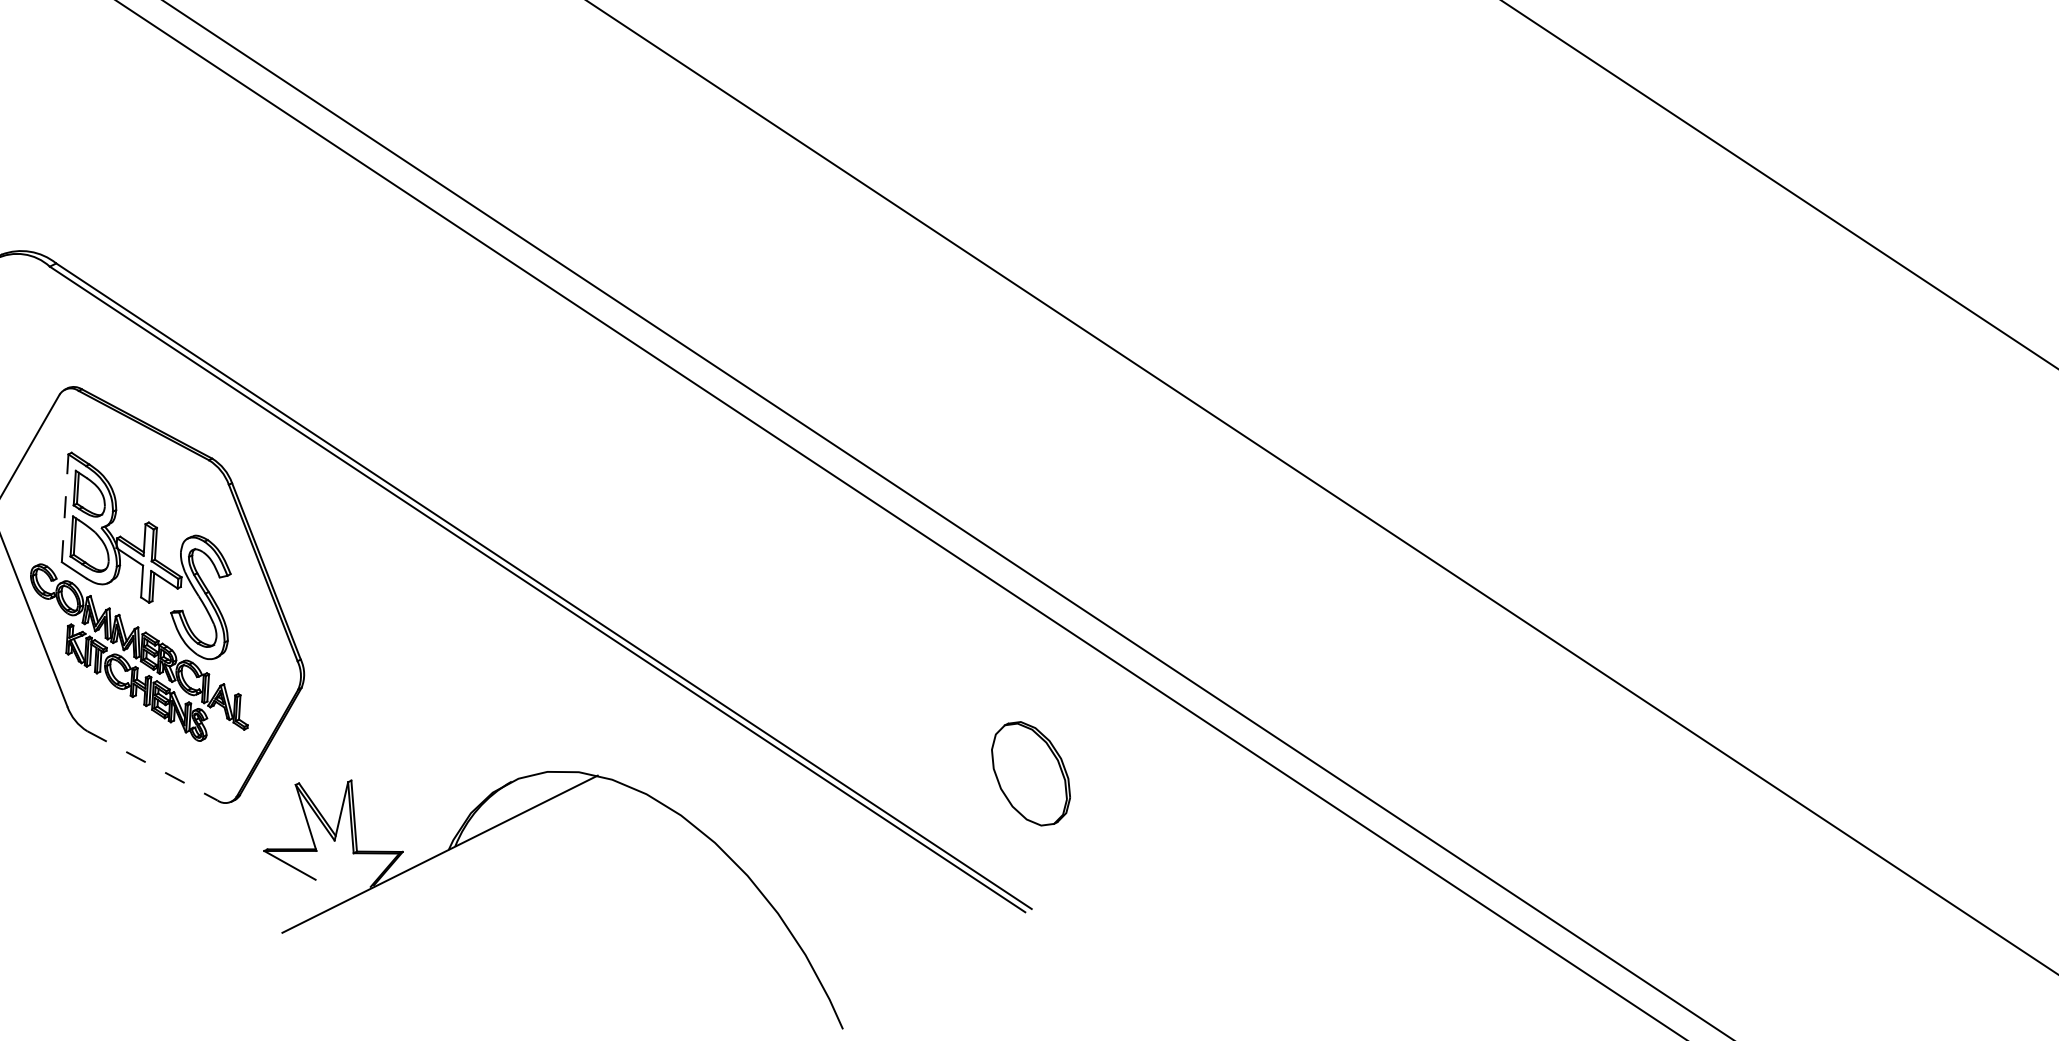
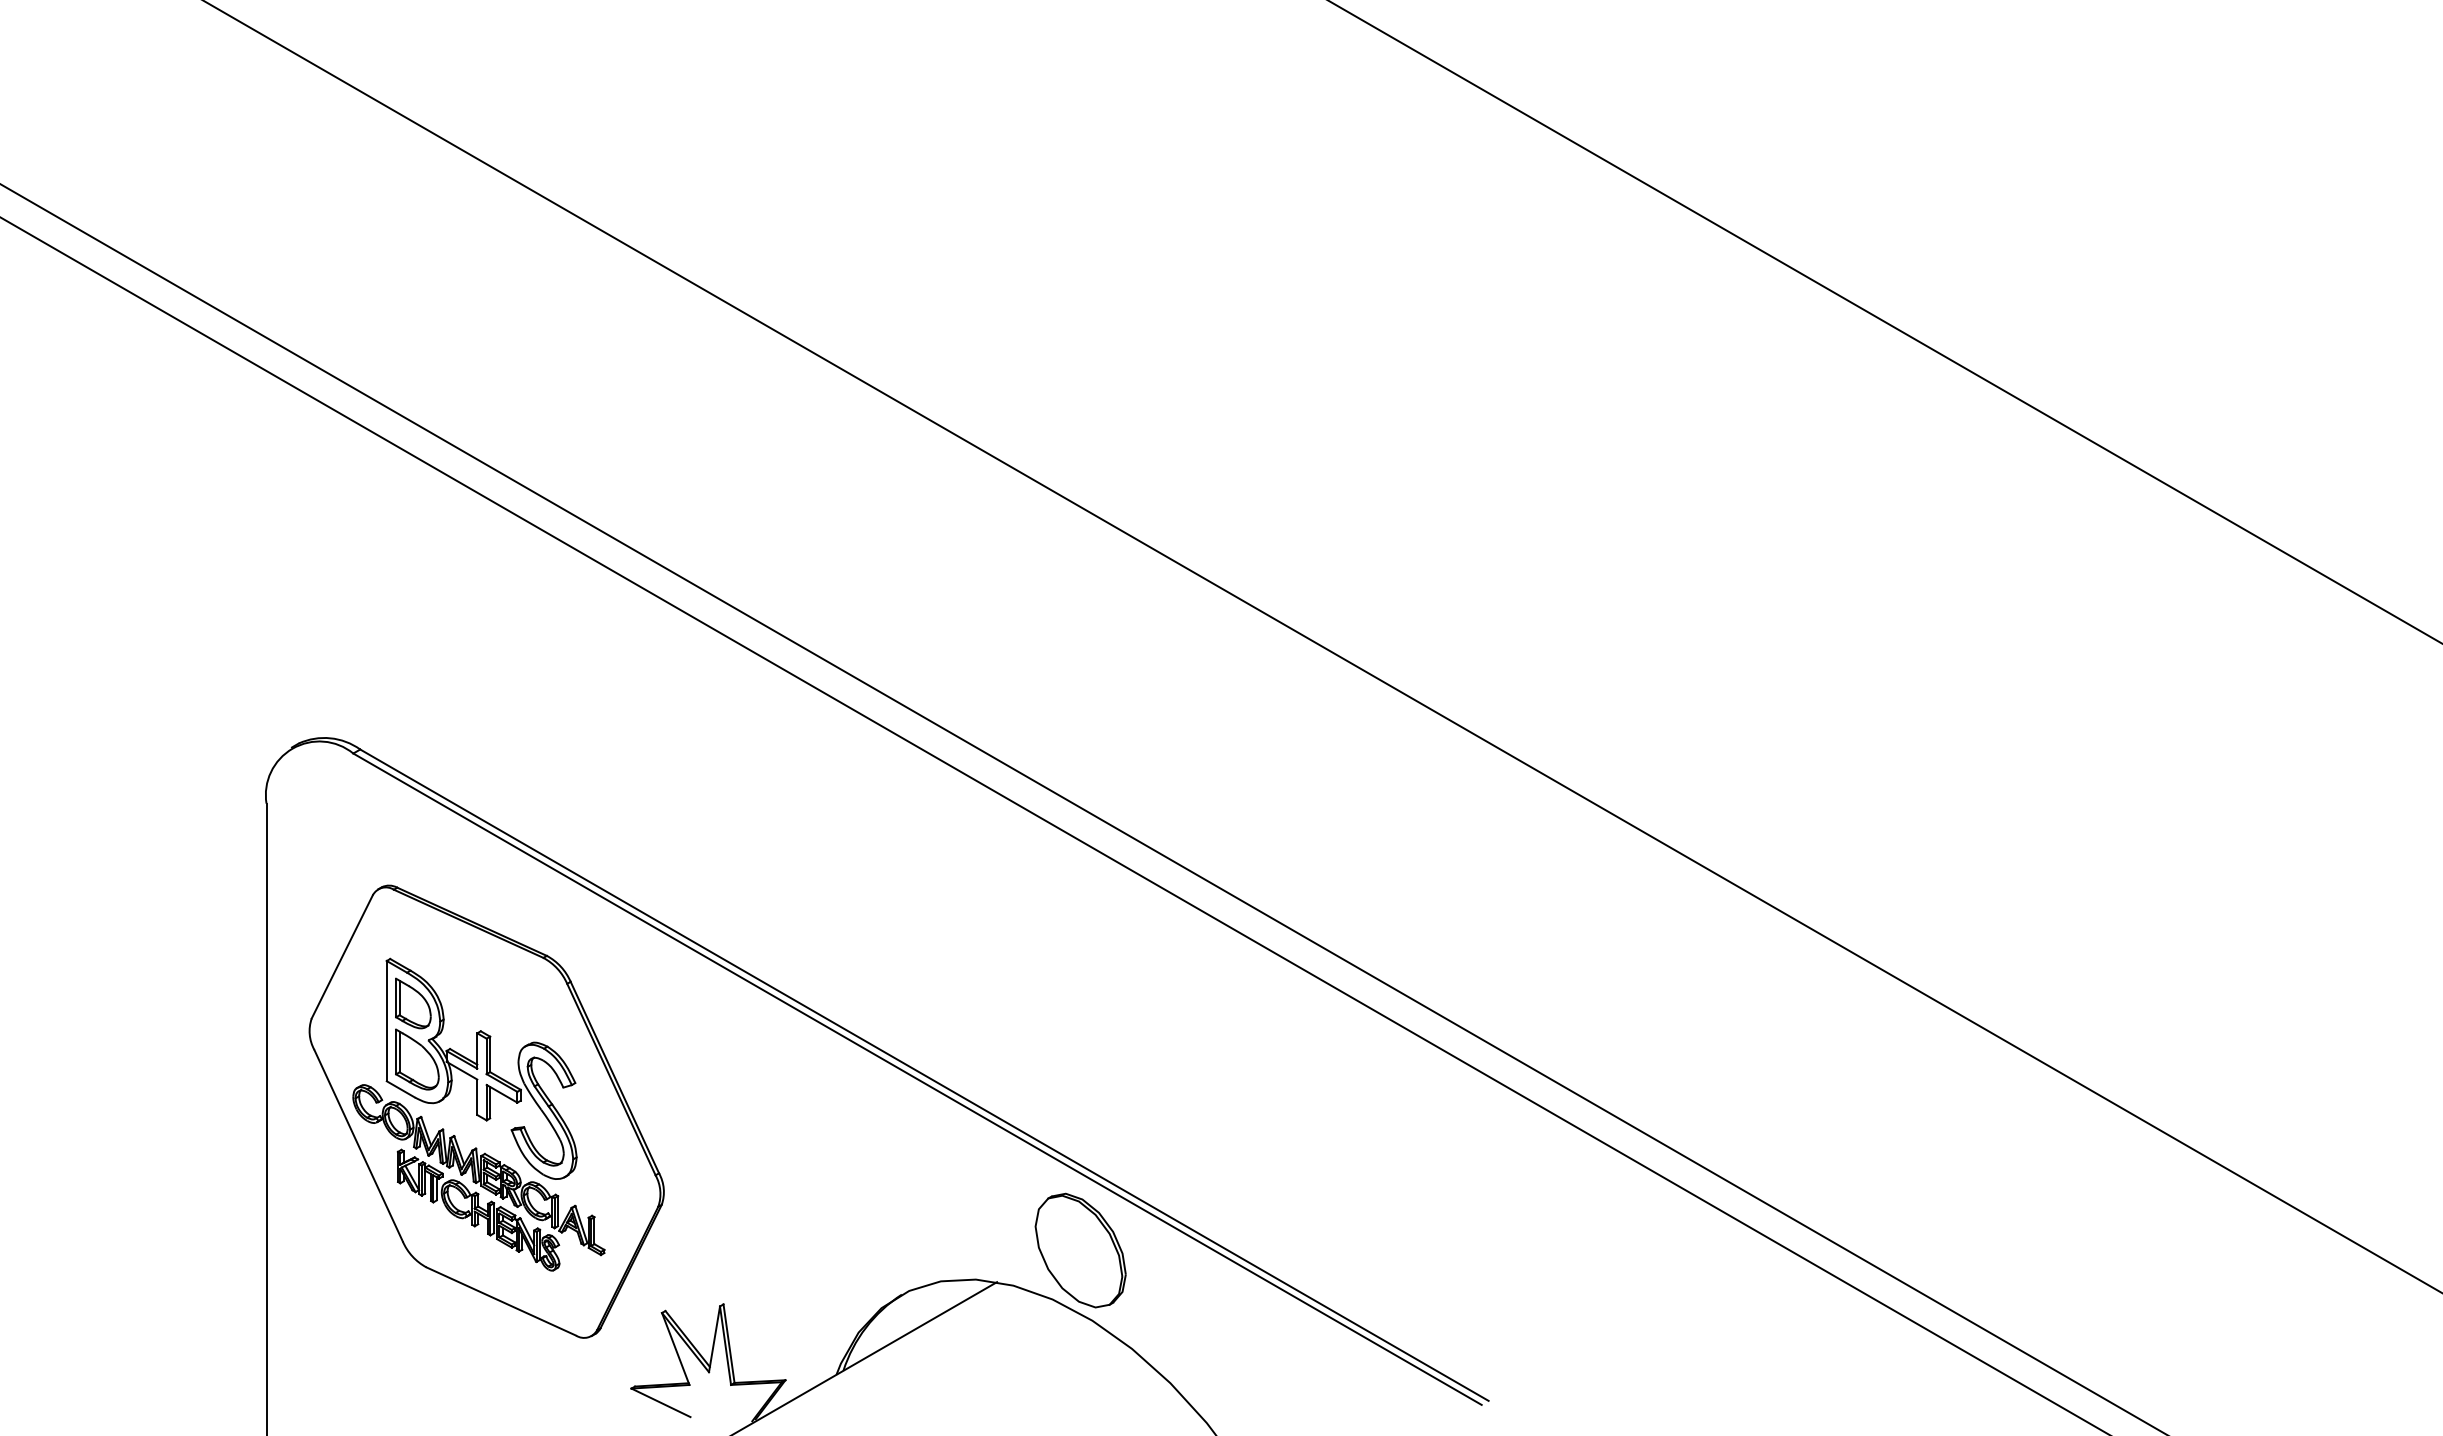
line: (64, 507) -> (386, 1020), dashed -> solid
line: (152, 765) -> (501, 1301), dashed -> solid
part: (1030, 773) -> (1080, 1250), moved

